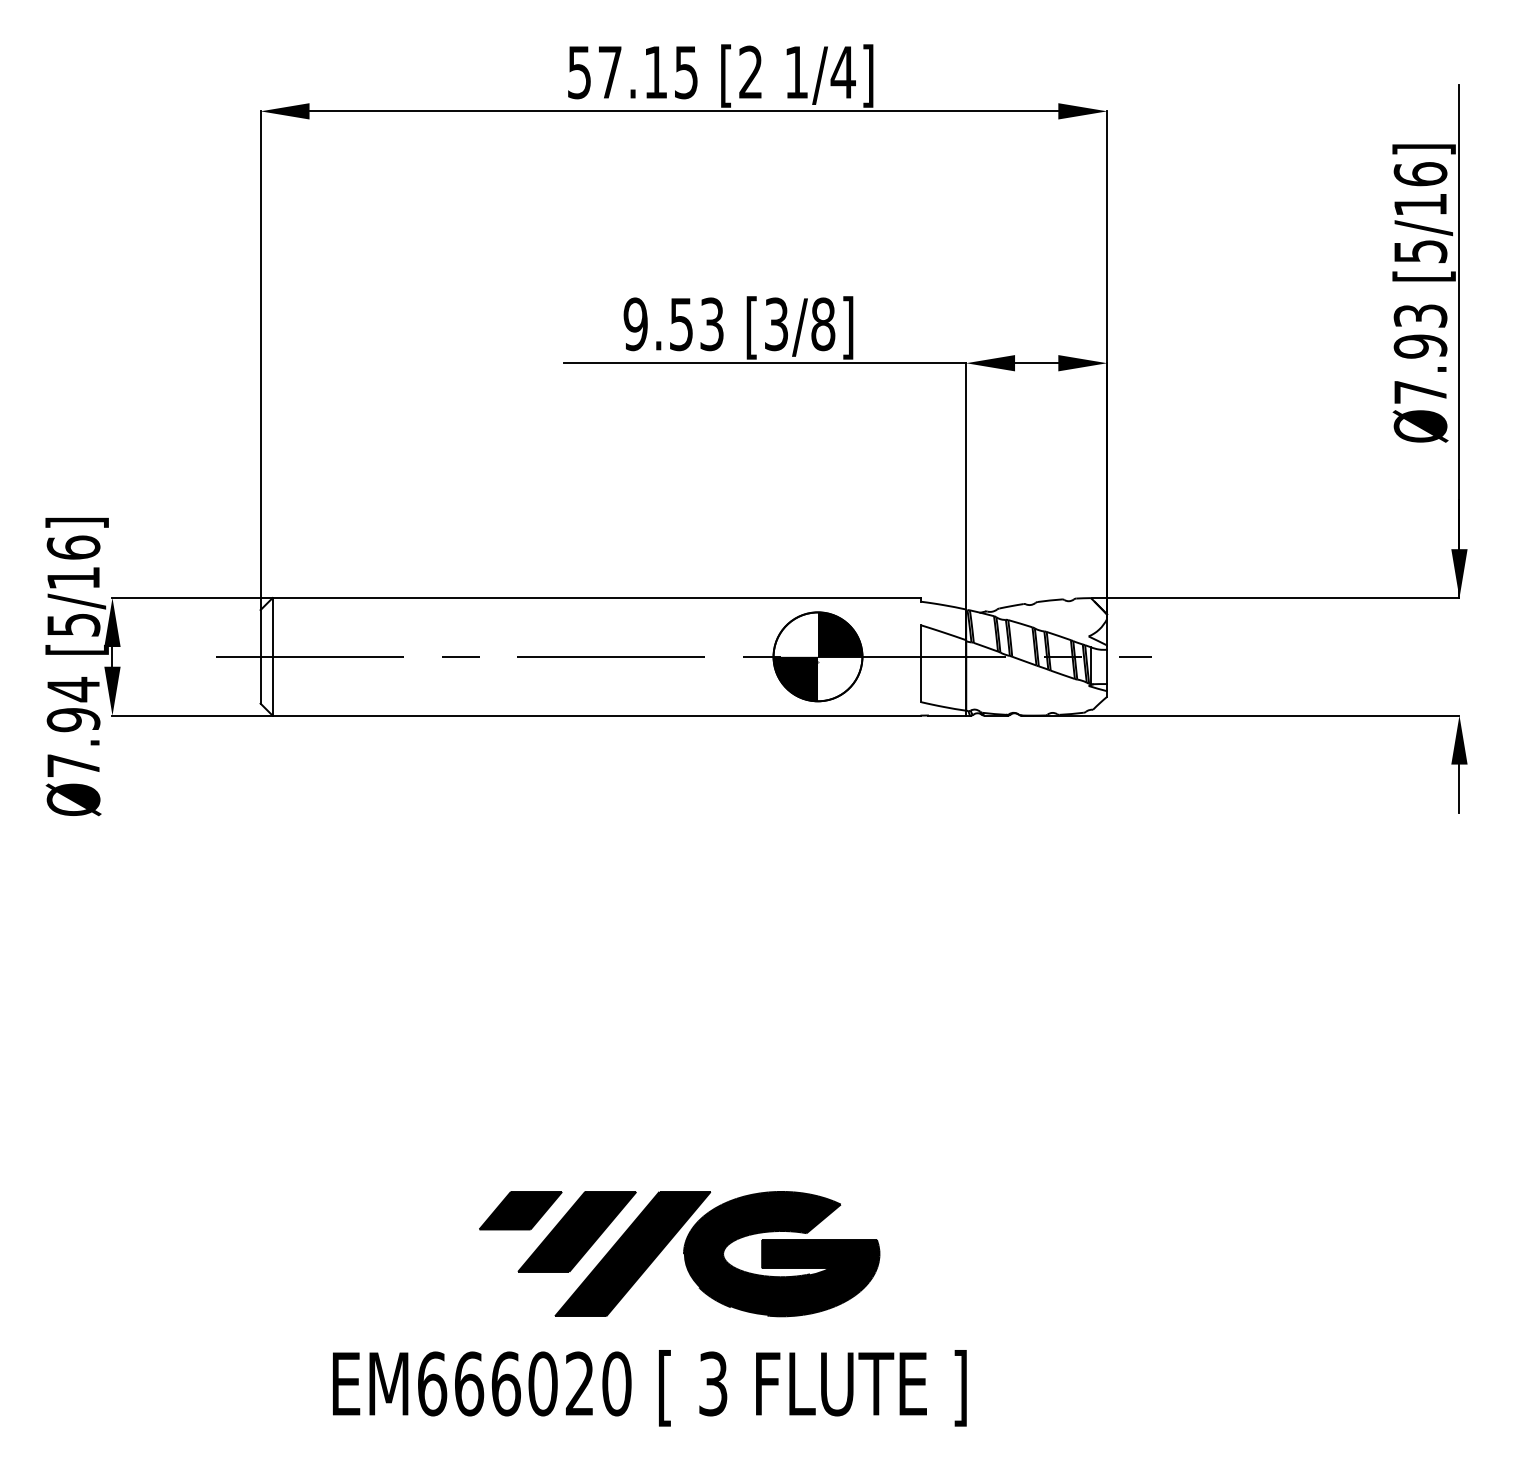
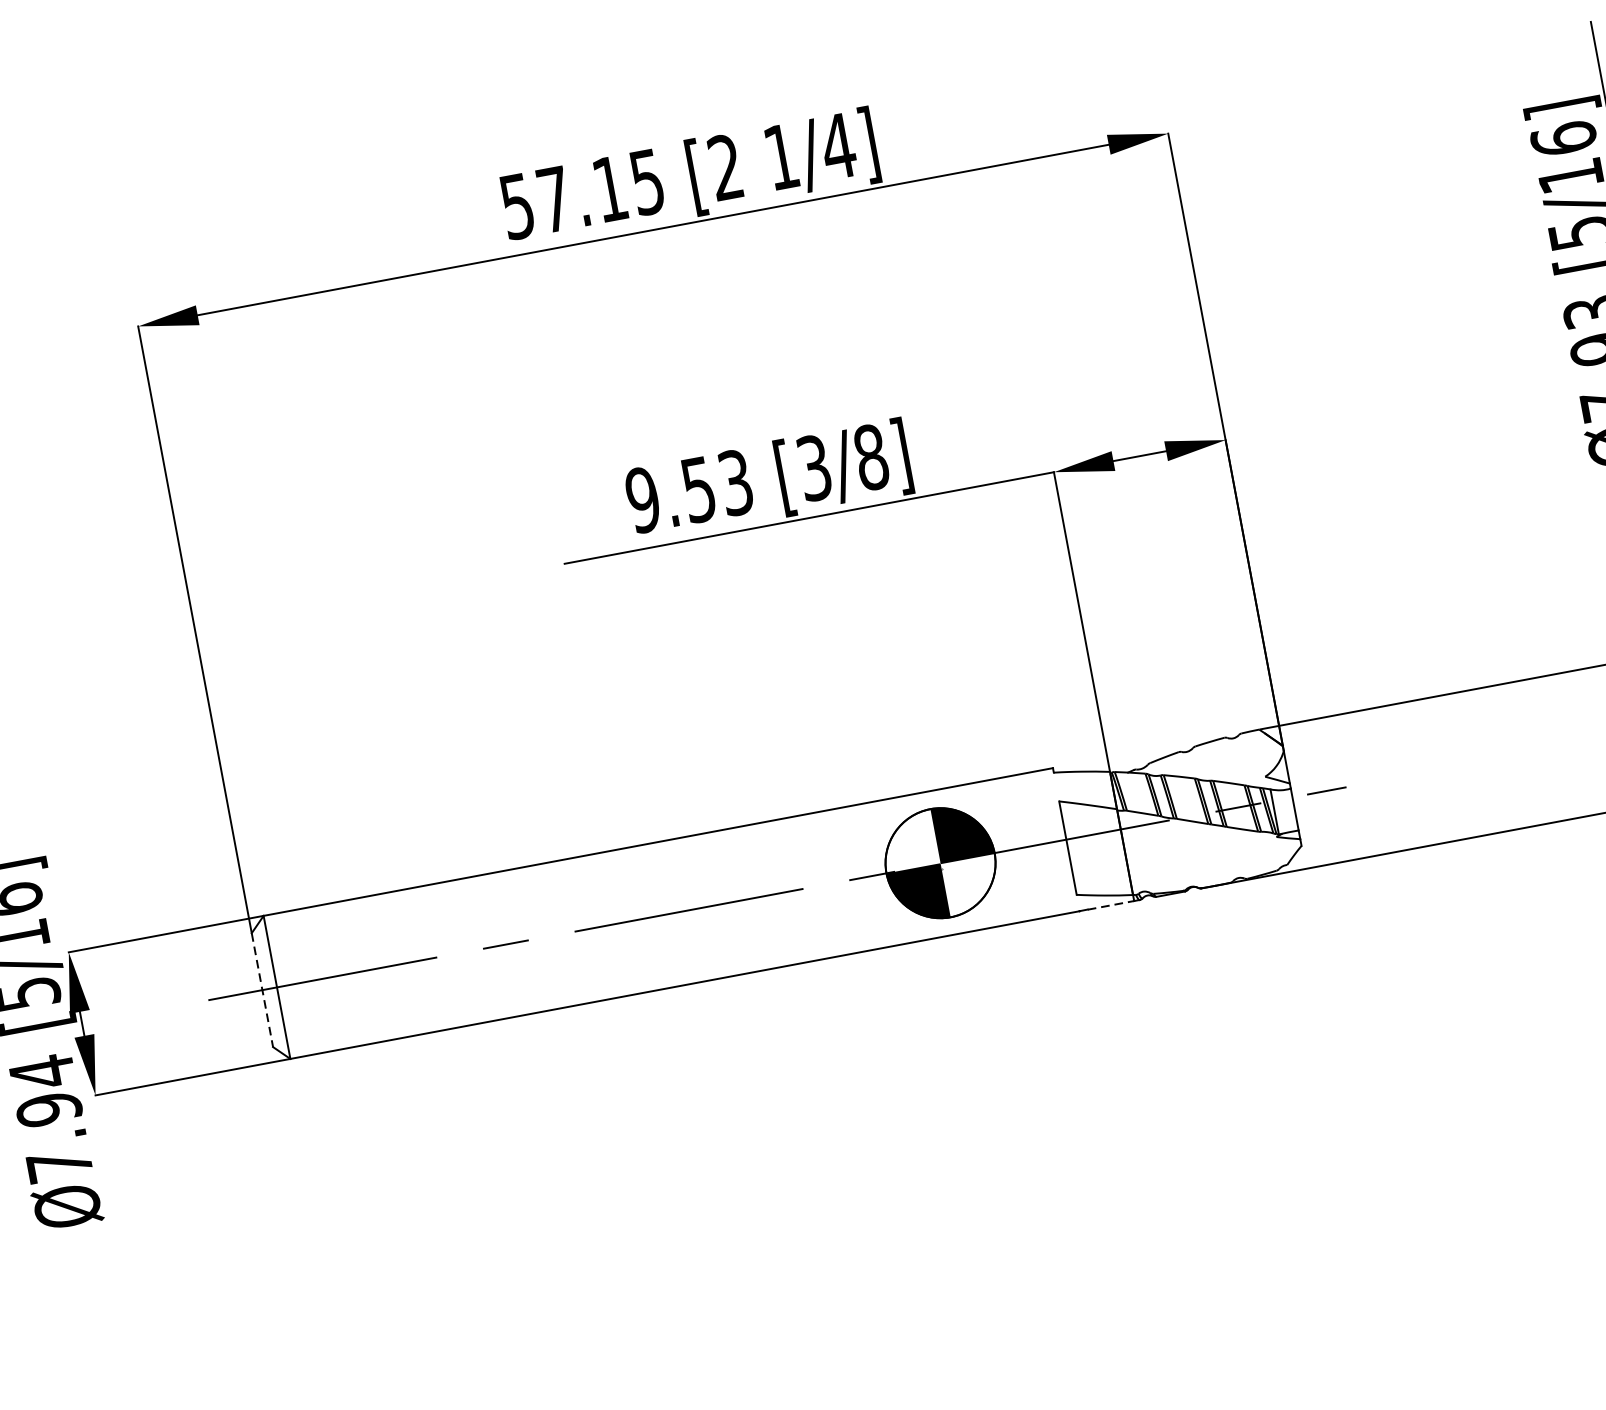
line: (260, 656) -> (262, 989), solid -> dashed
line: (947, 715) -> (1111, 905), solid -> dashed

